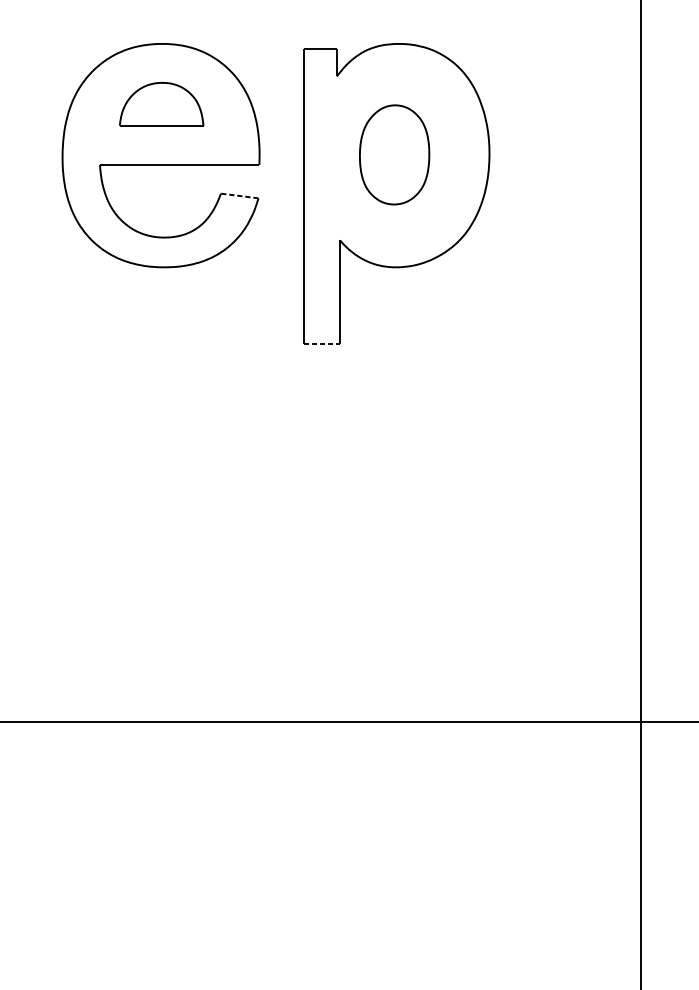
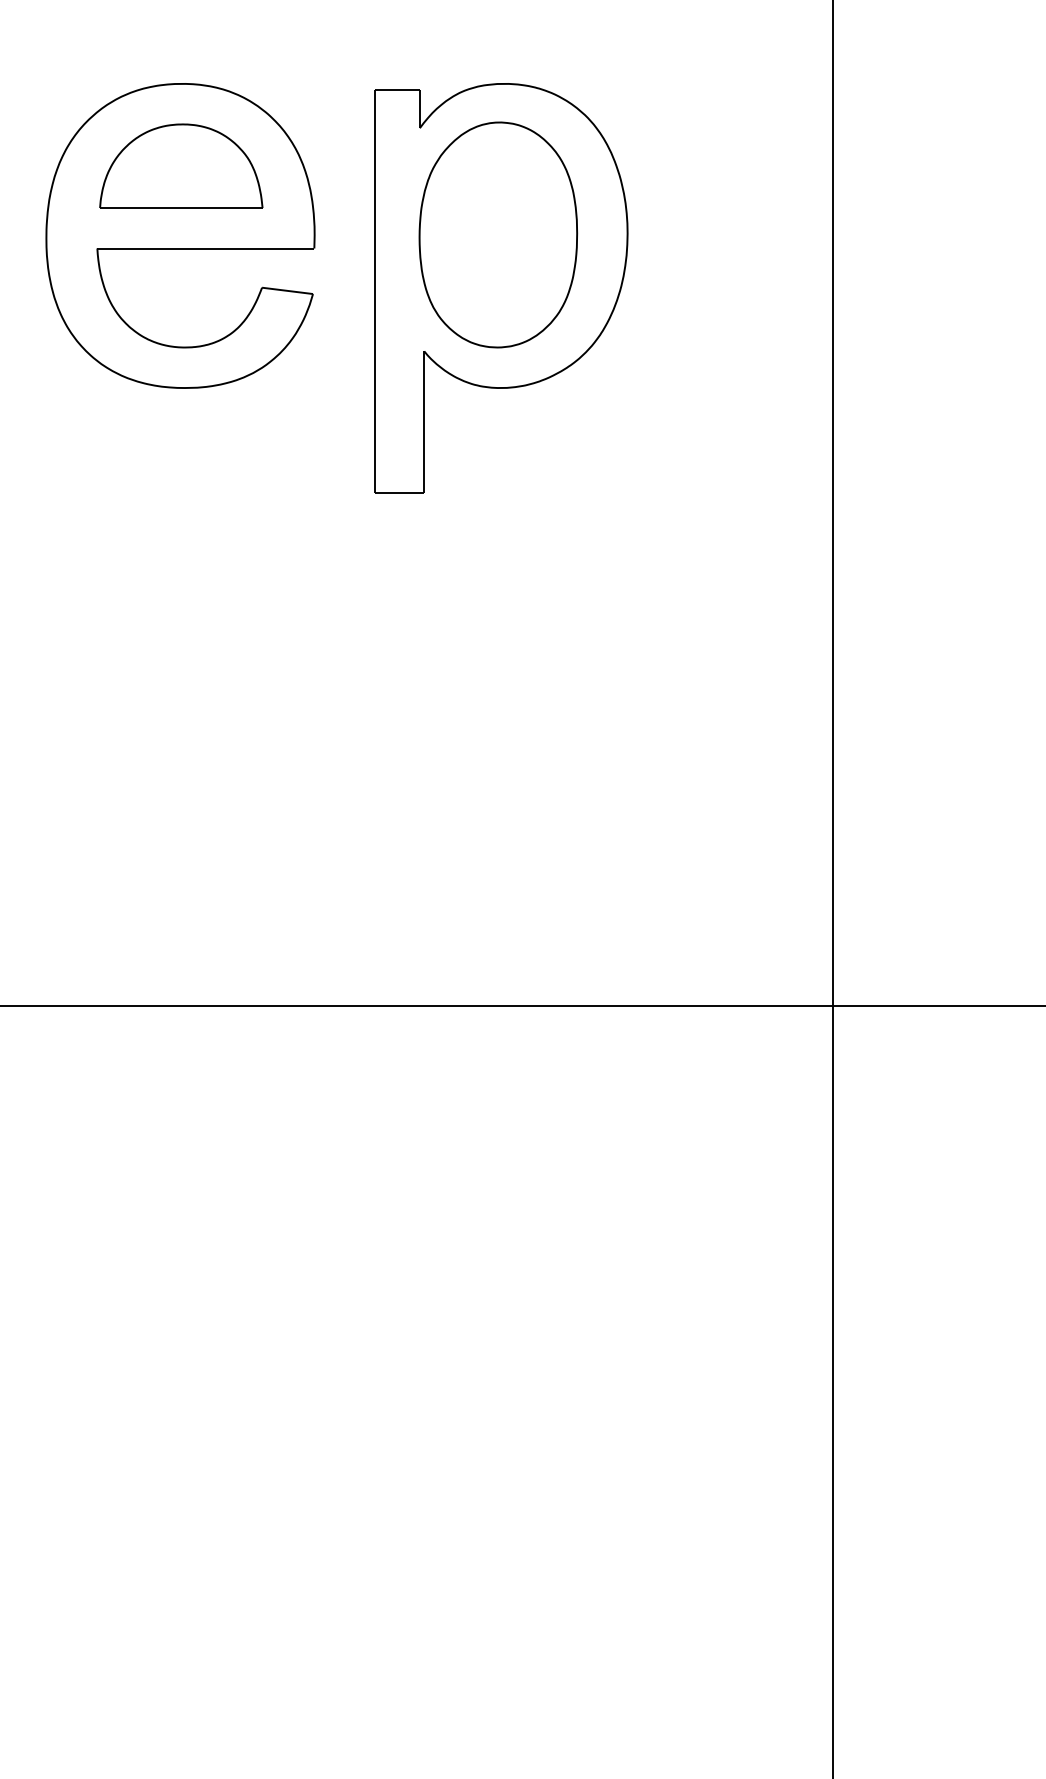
part: (161, 103) -> (181, 165), size x1.43
part: (394, 154) -> (498, 234), size x1.67
line: (239, 195) -> (287, 290), dashed -> solid
line: (321, 344) -> (399, 493), dashed -> solid

